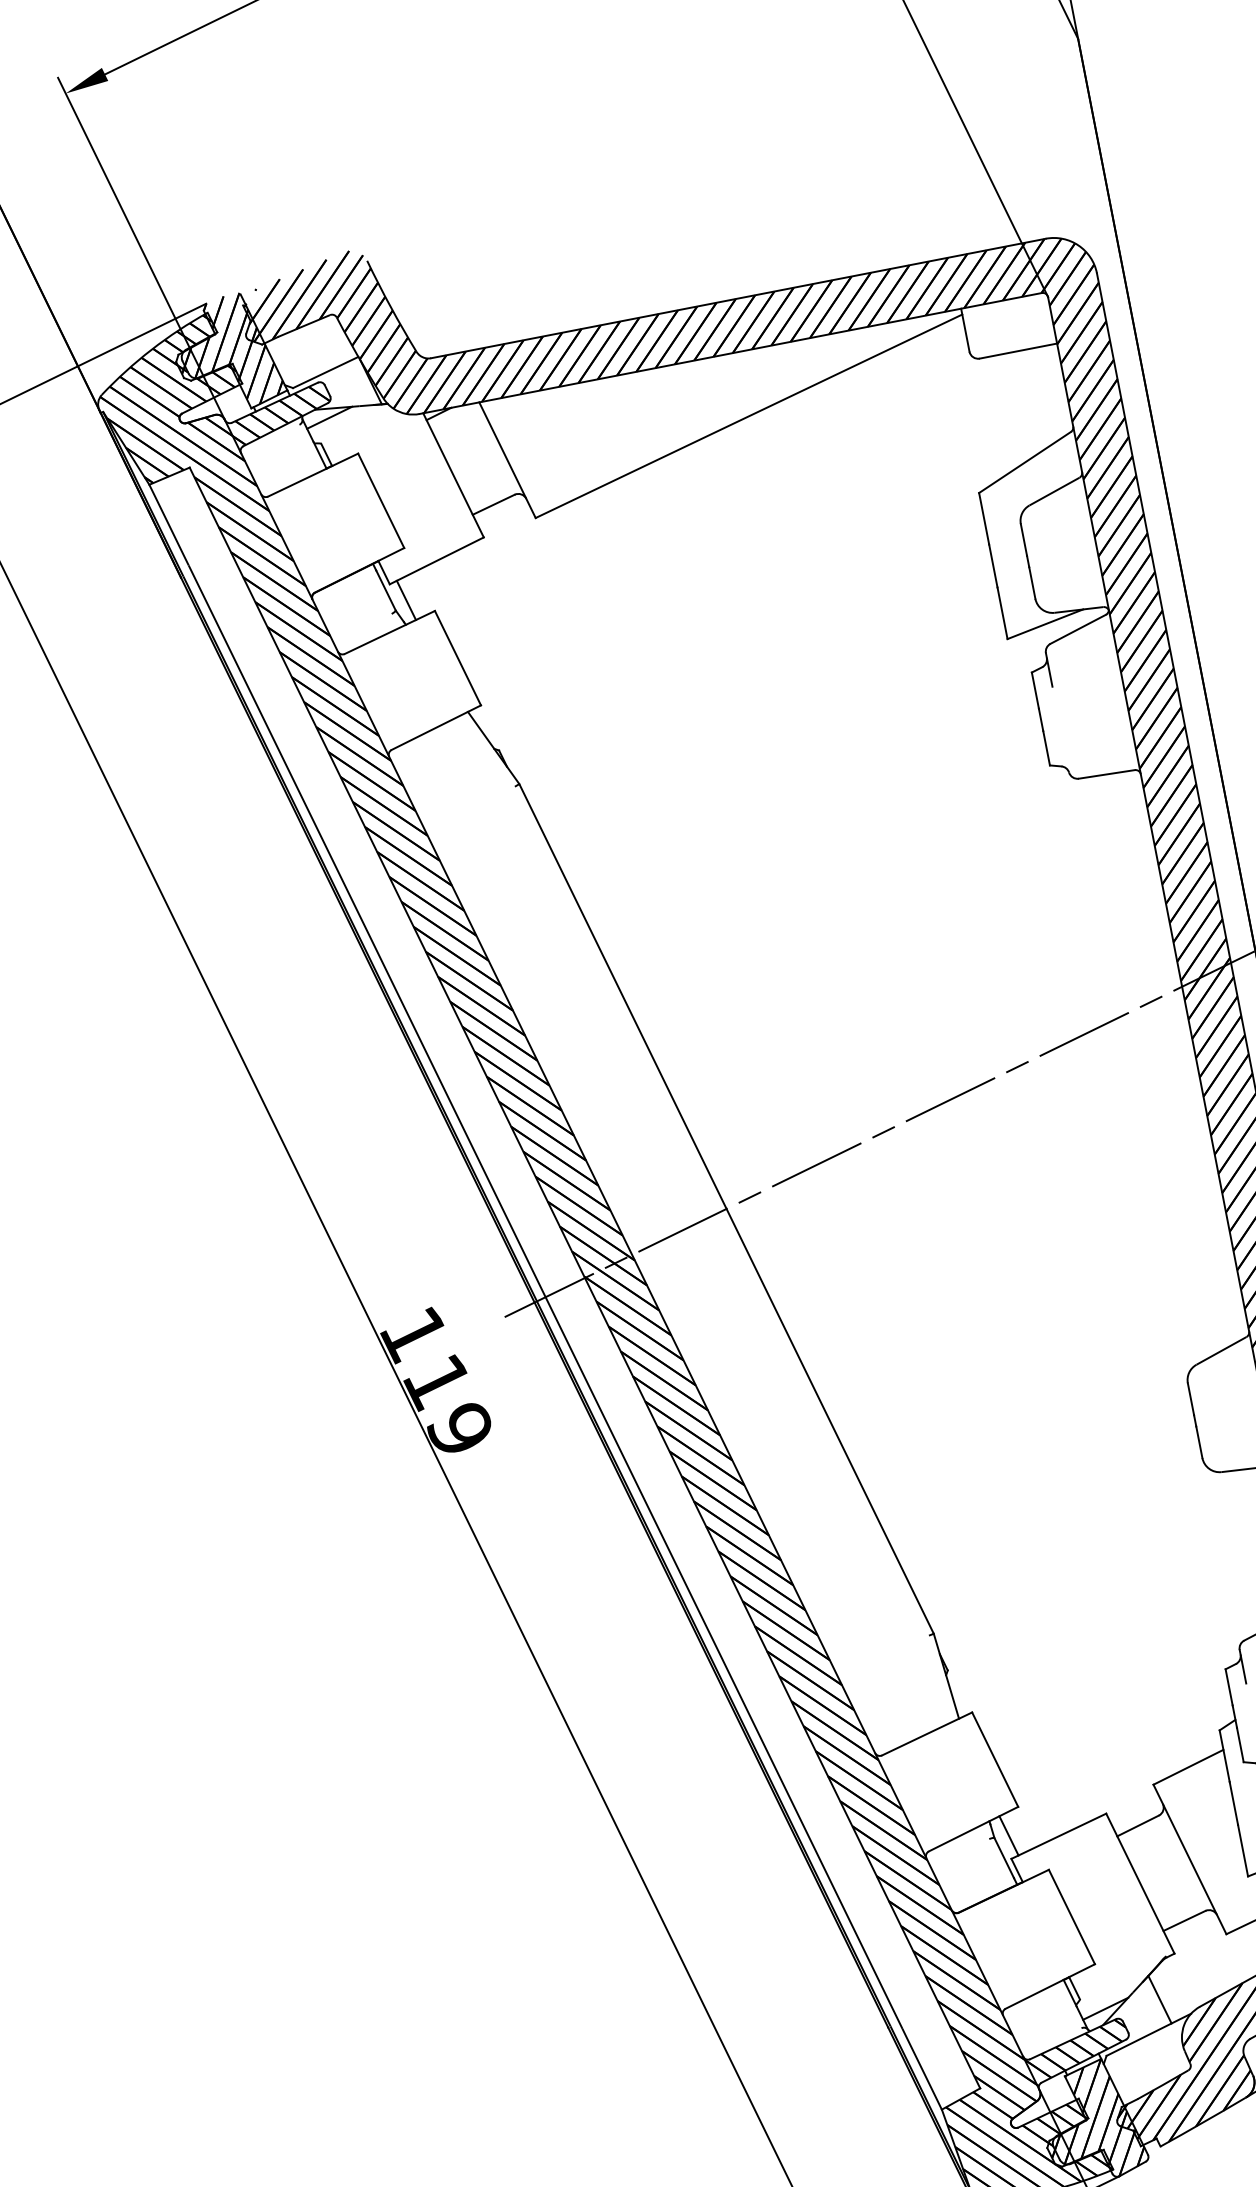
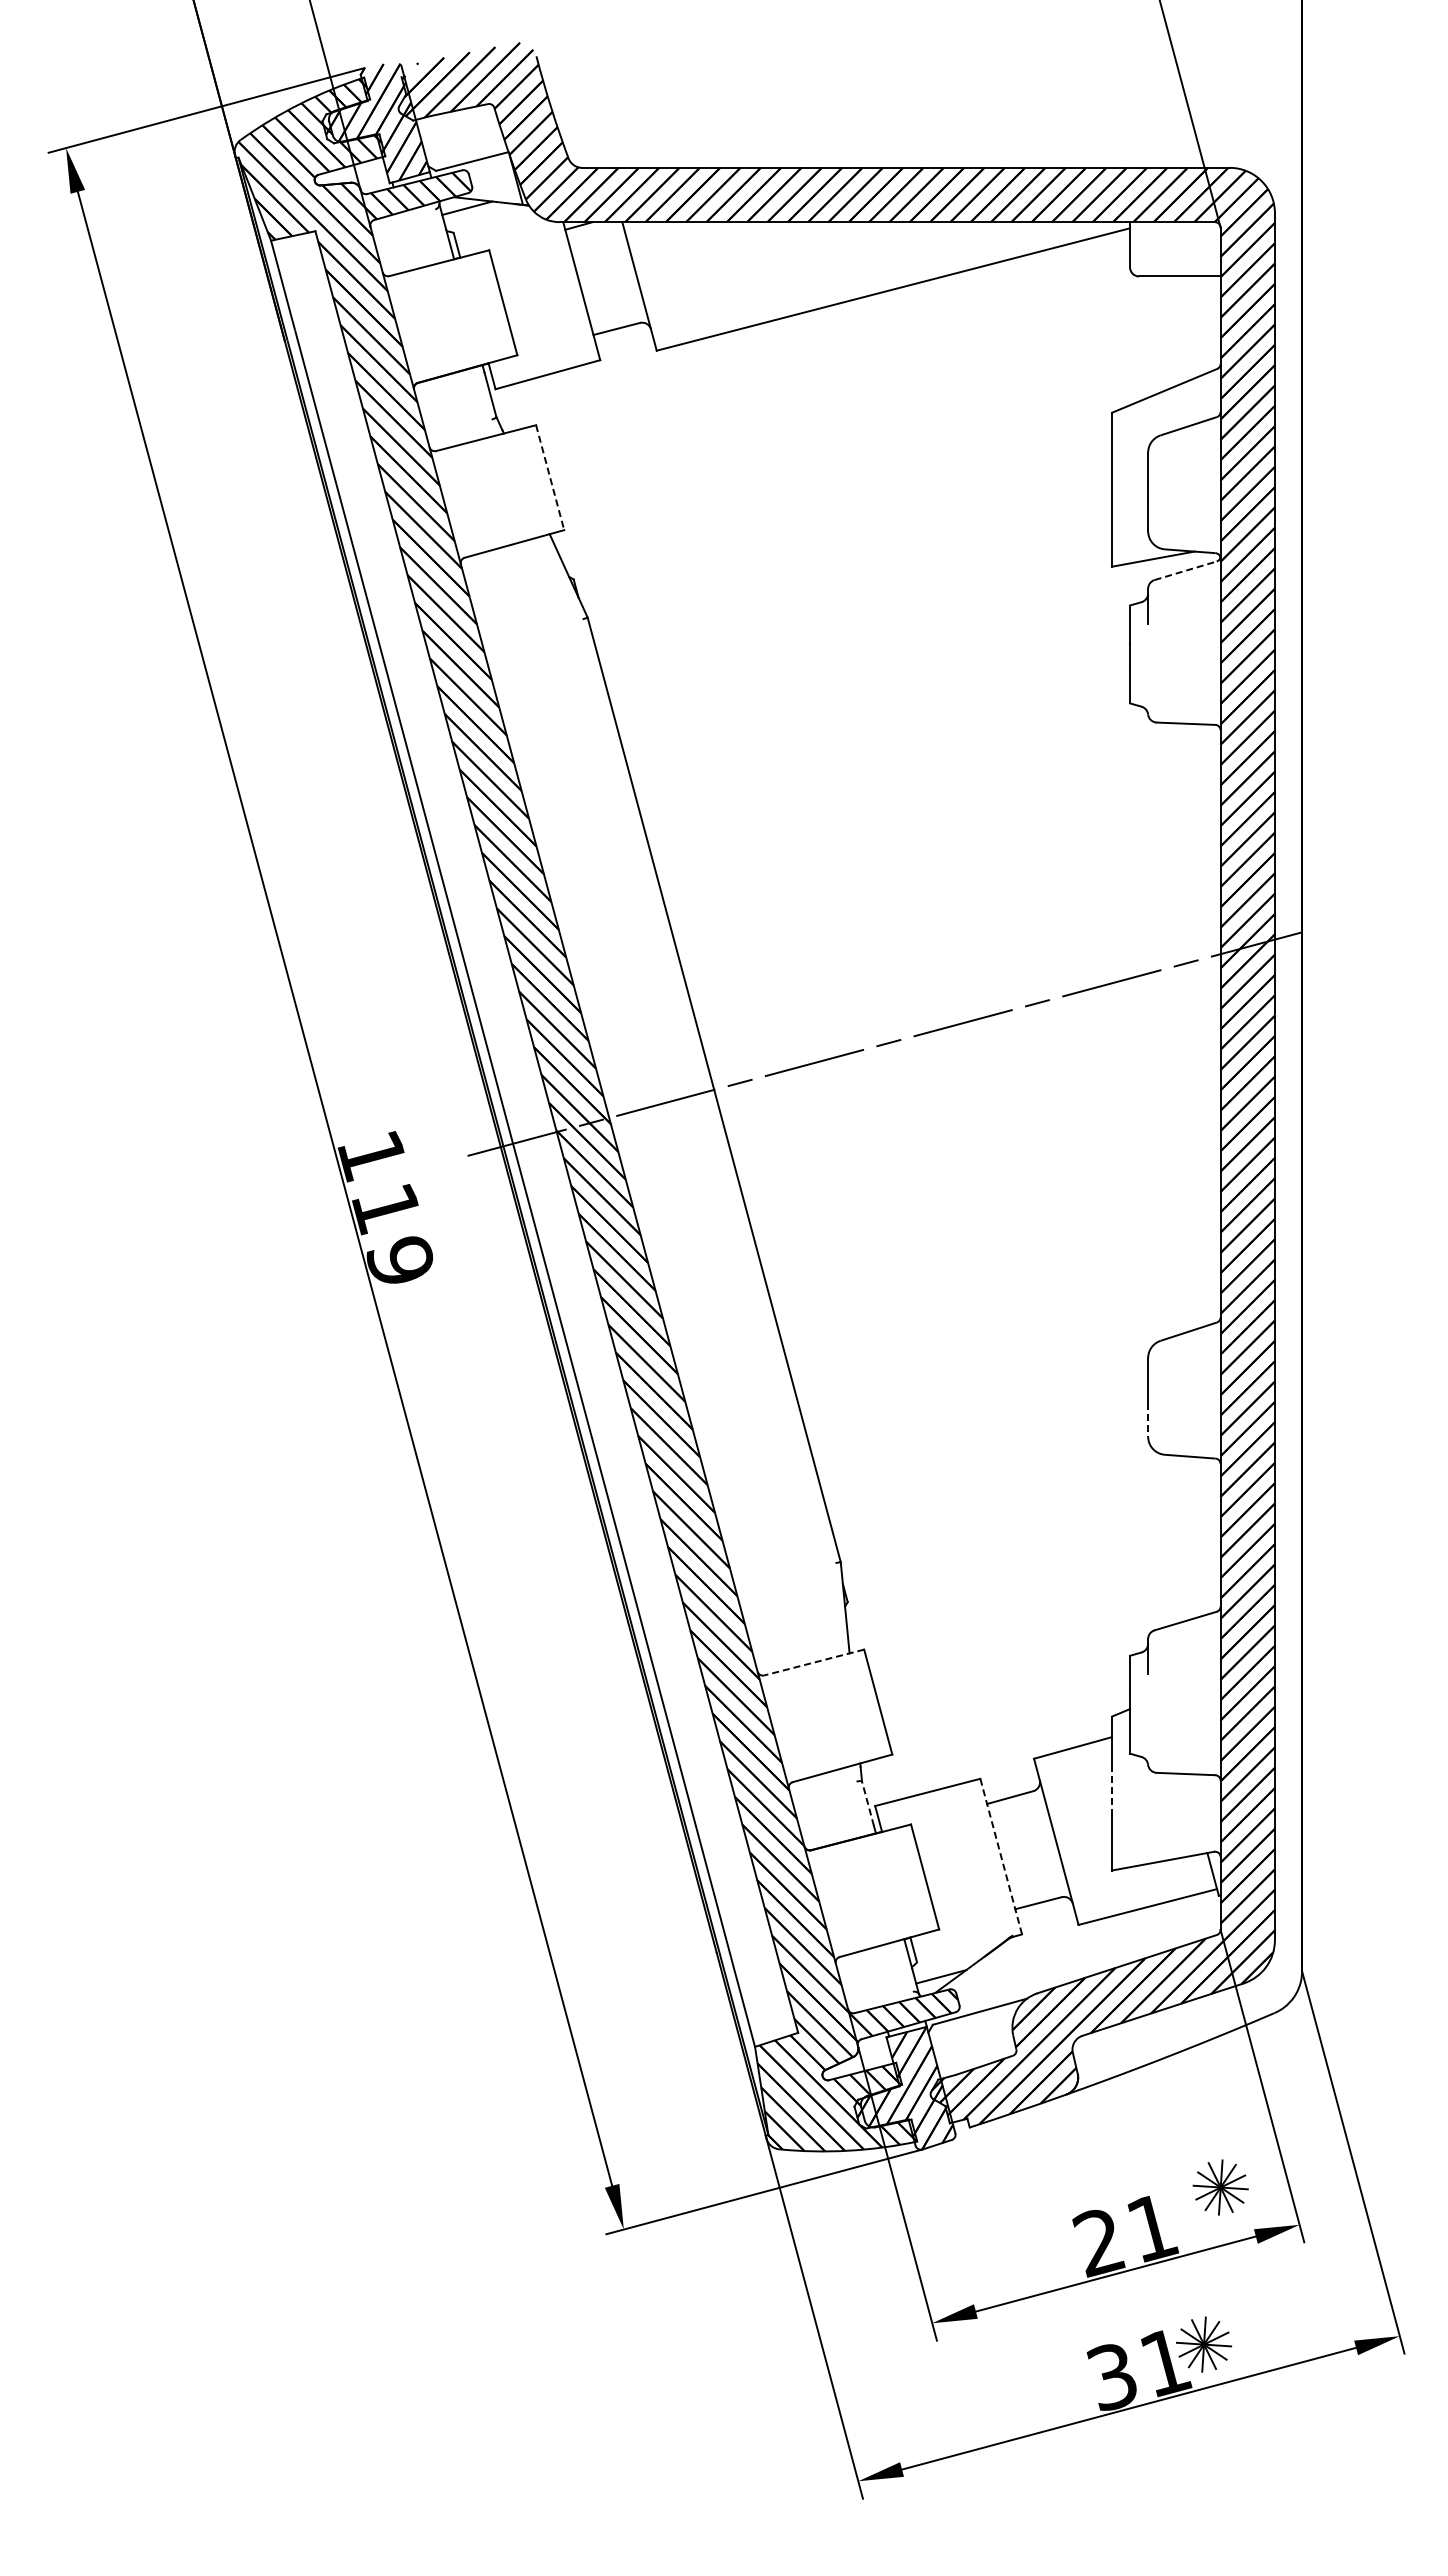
line: (406, 600) -> (509, 408), removed
line: (1078, 628) -> (1186, 570), solid -> dashed
line: (458, 658) -> (550, 478), solid -> dashed
line: (1199, 1442) -> (1148, 1420), solid -> dashed
line: (927, 1733) -> (814, 1662), solid -> dashed
line: (1233, 1803) -> (1111, 1793), solid -> dashed
line: (1009, 1835) -> (877, 1781), removed
line: (1003, 1857) -> (867, 1803), solid -> dashed
line: (1140, 1883) -> (1001, 1856), solid -> dashed
line: (1160, 1998) -> (998, 1977), removed

